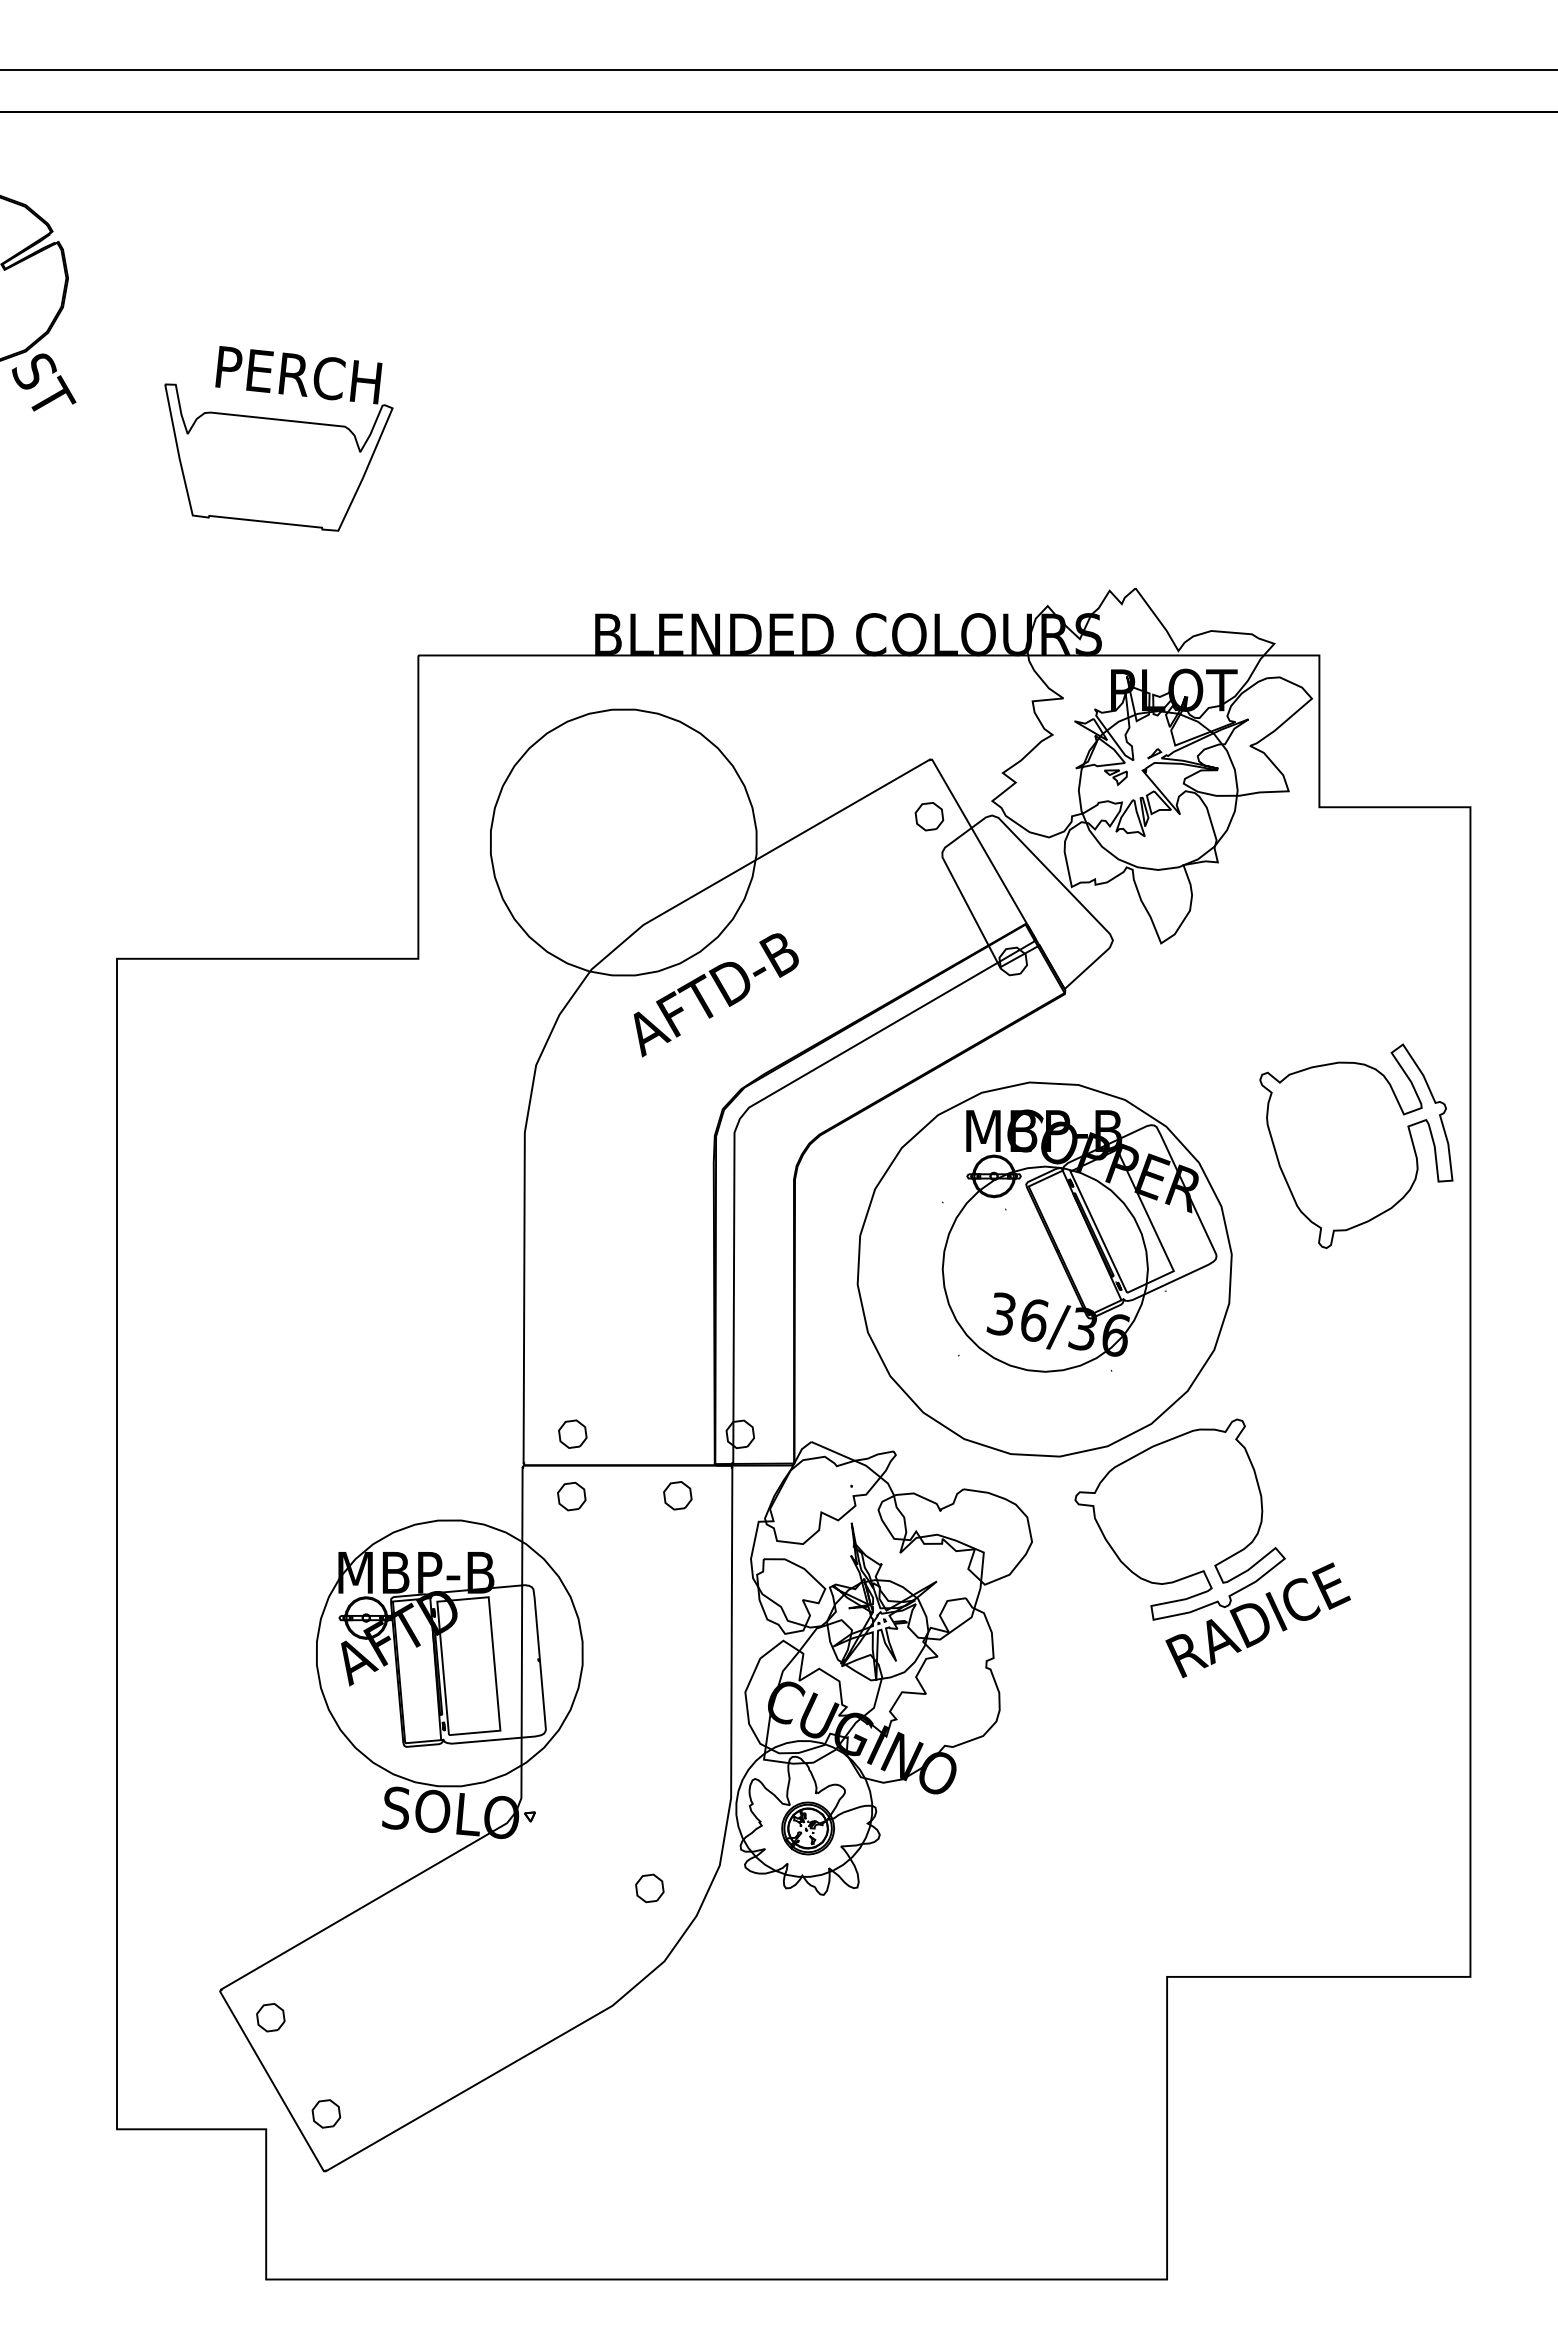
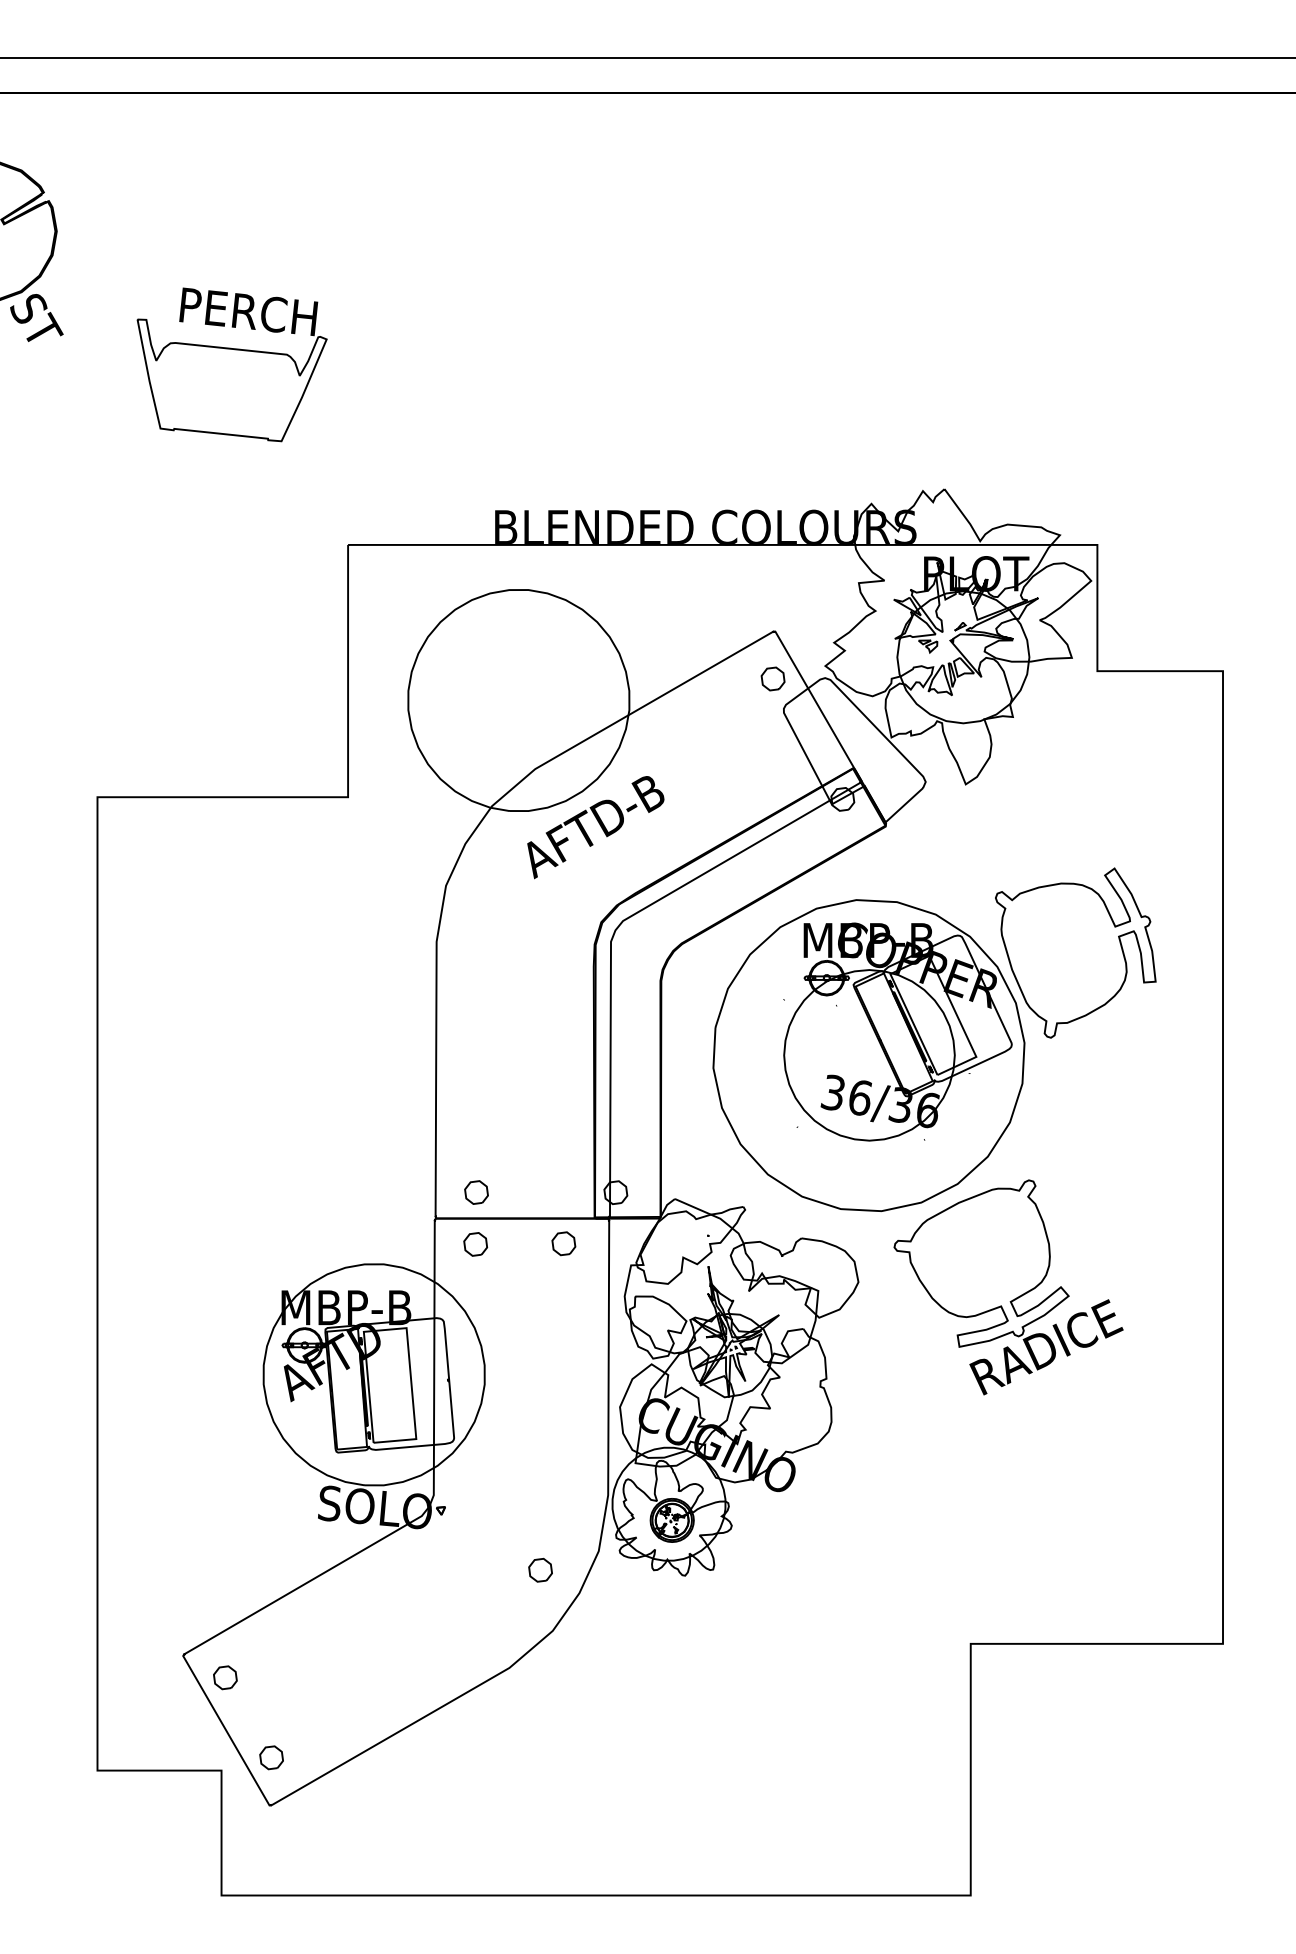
part: (1356, 1145) -> (1075, 952), moved

